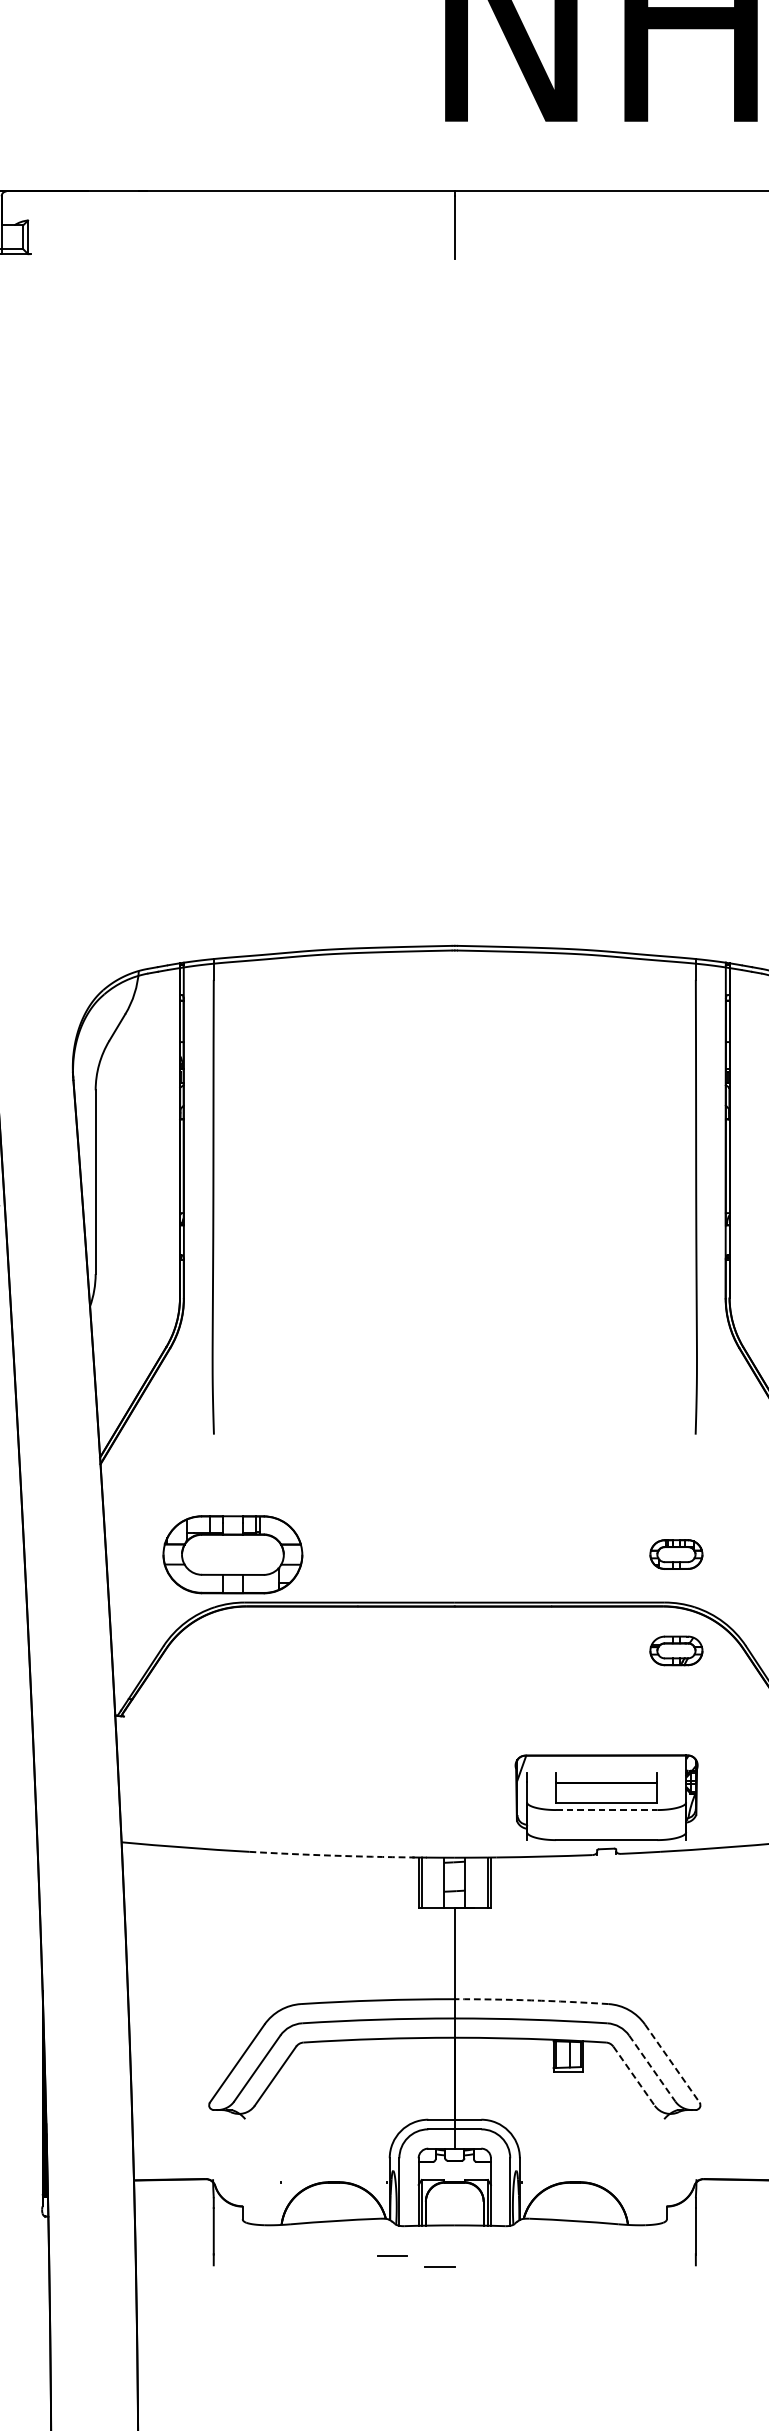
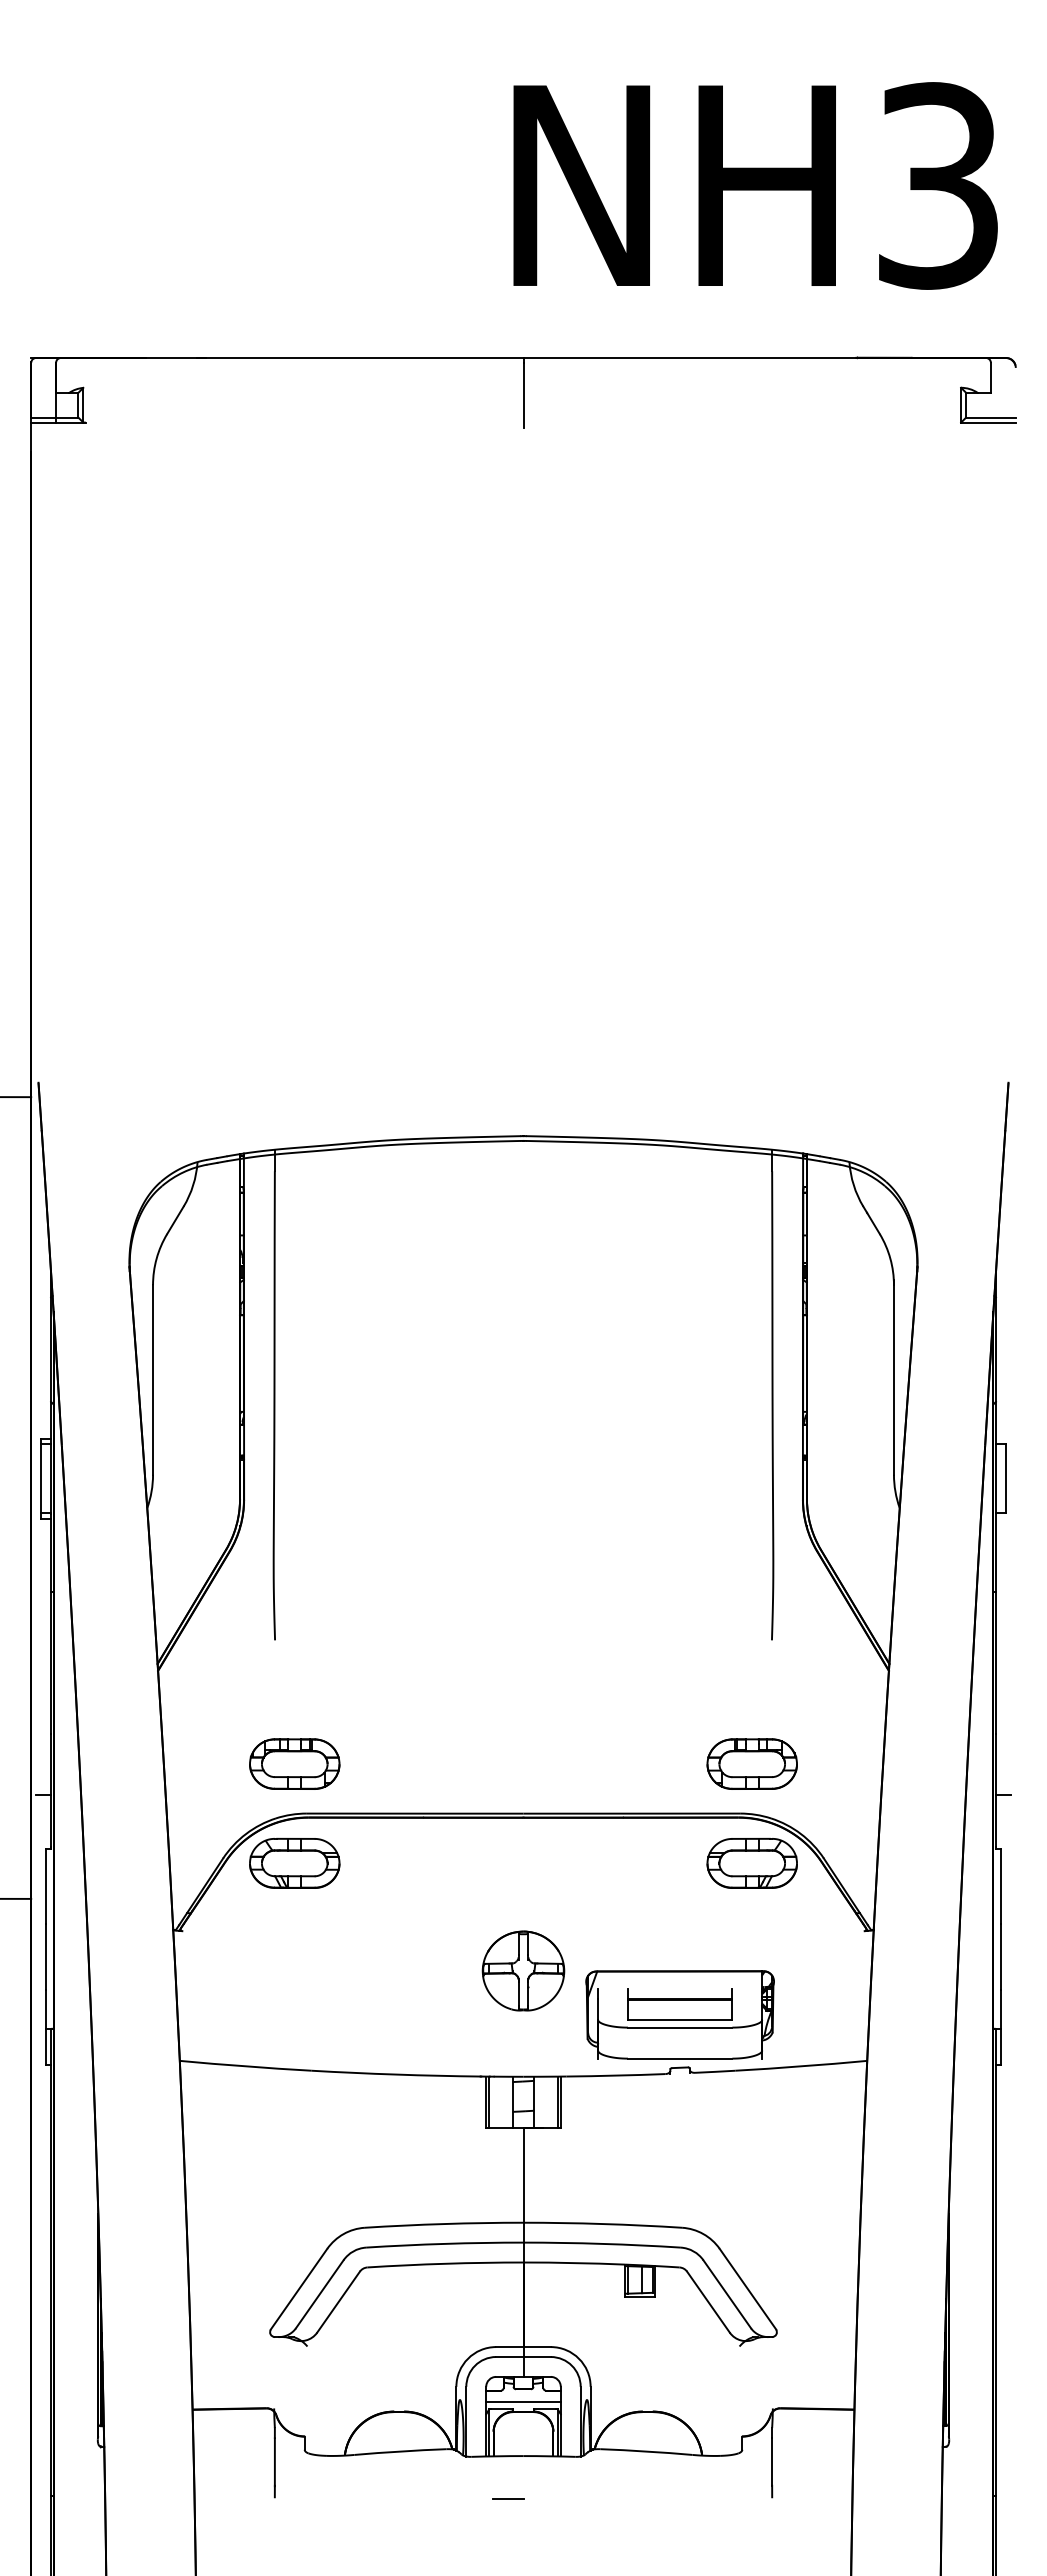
part: (232, 1554) -> (294, 1763), size x0.62
part: (675, 1554) -> (751, 1763), size x1.67
part: (232, 1650) -> (294, 1863), added
part: (675, 1650) -> (751, 1863), size x1.67
part: (454, 1754) -> (523, 1970), added
line: (606, 1809) -> (680, 2027), dashed -> solid
arc: (331, 1855) -> (396, 2074), dashed -> solid
arc: (531, 2000) -> (602, 2224), dashed -> solid
line: (672, 2063) -> (748, 2289), dashed -> solid
line: (652, 2068) -> (727, 2294), dashed -> solid
line: (634, 2076) -> (708, 2302), dashed -> solid
line: (454, 2172) -> (523, 2401), added
line: (392, 2255) -> (459, 2487), removed

